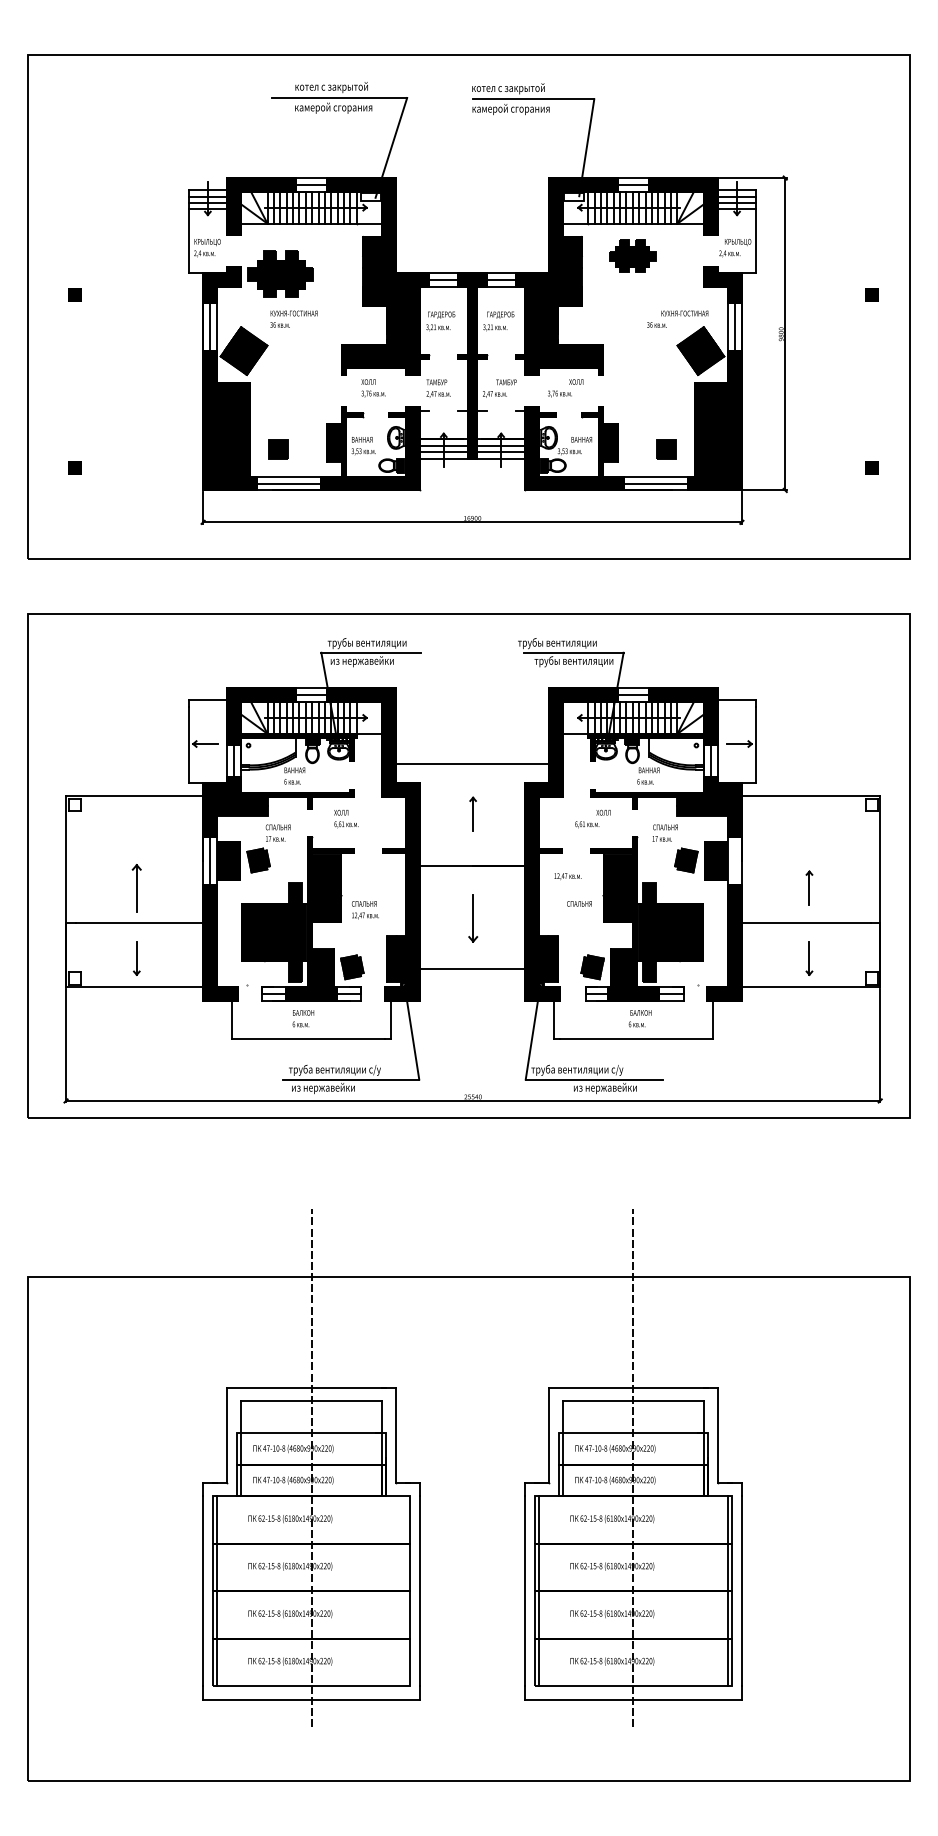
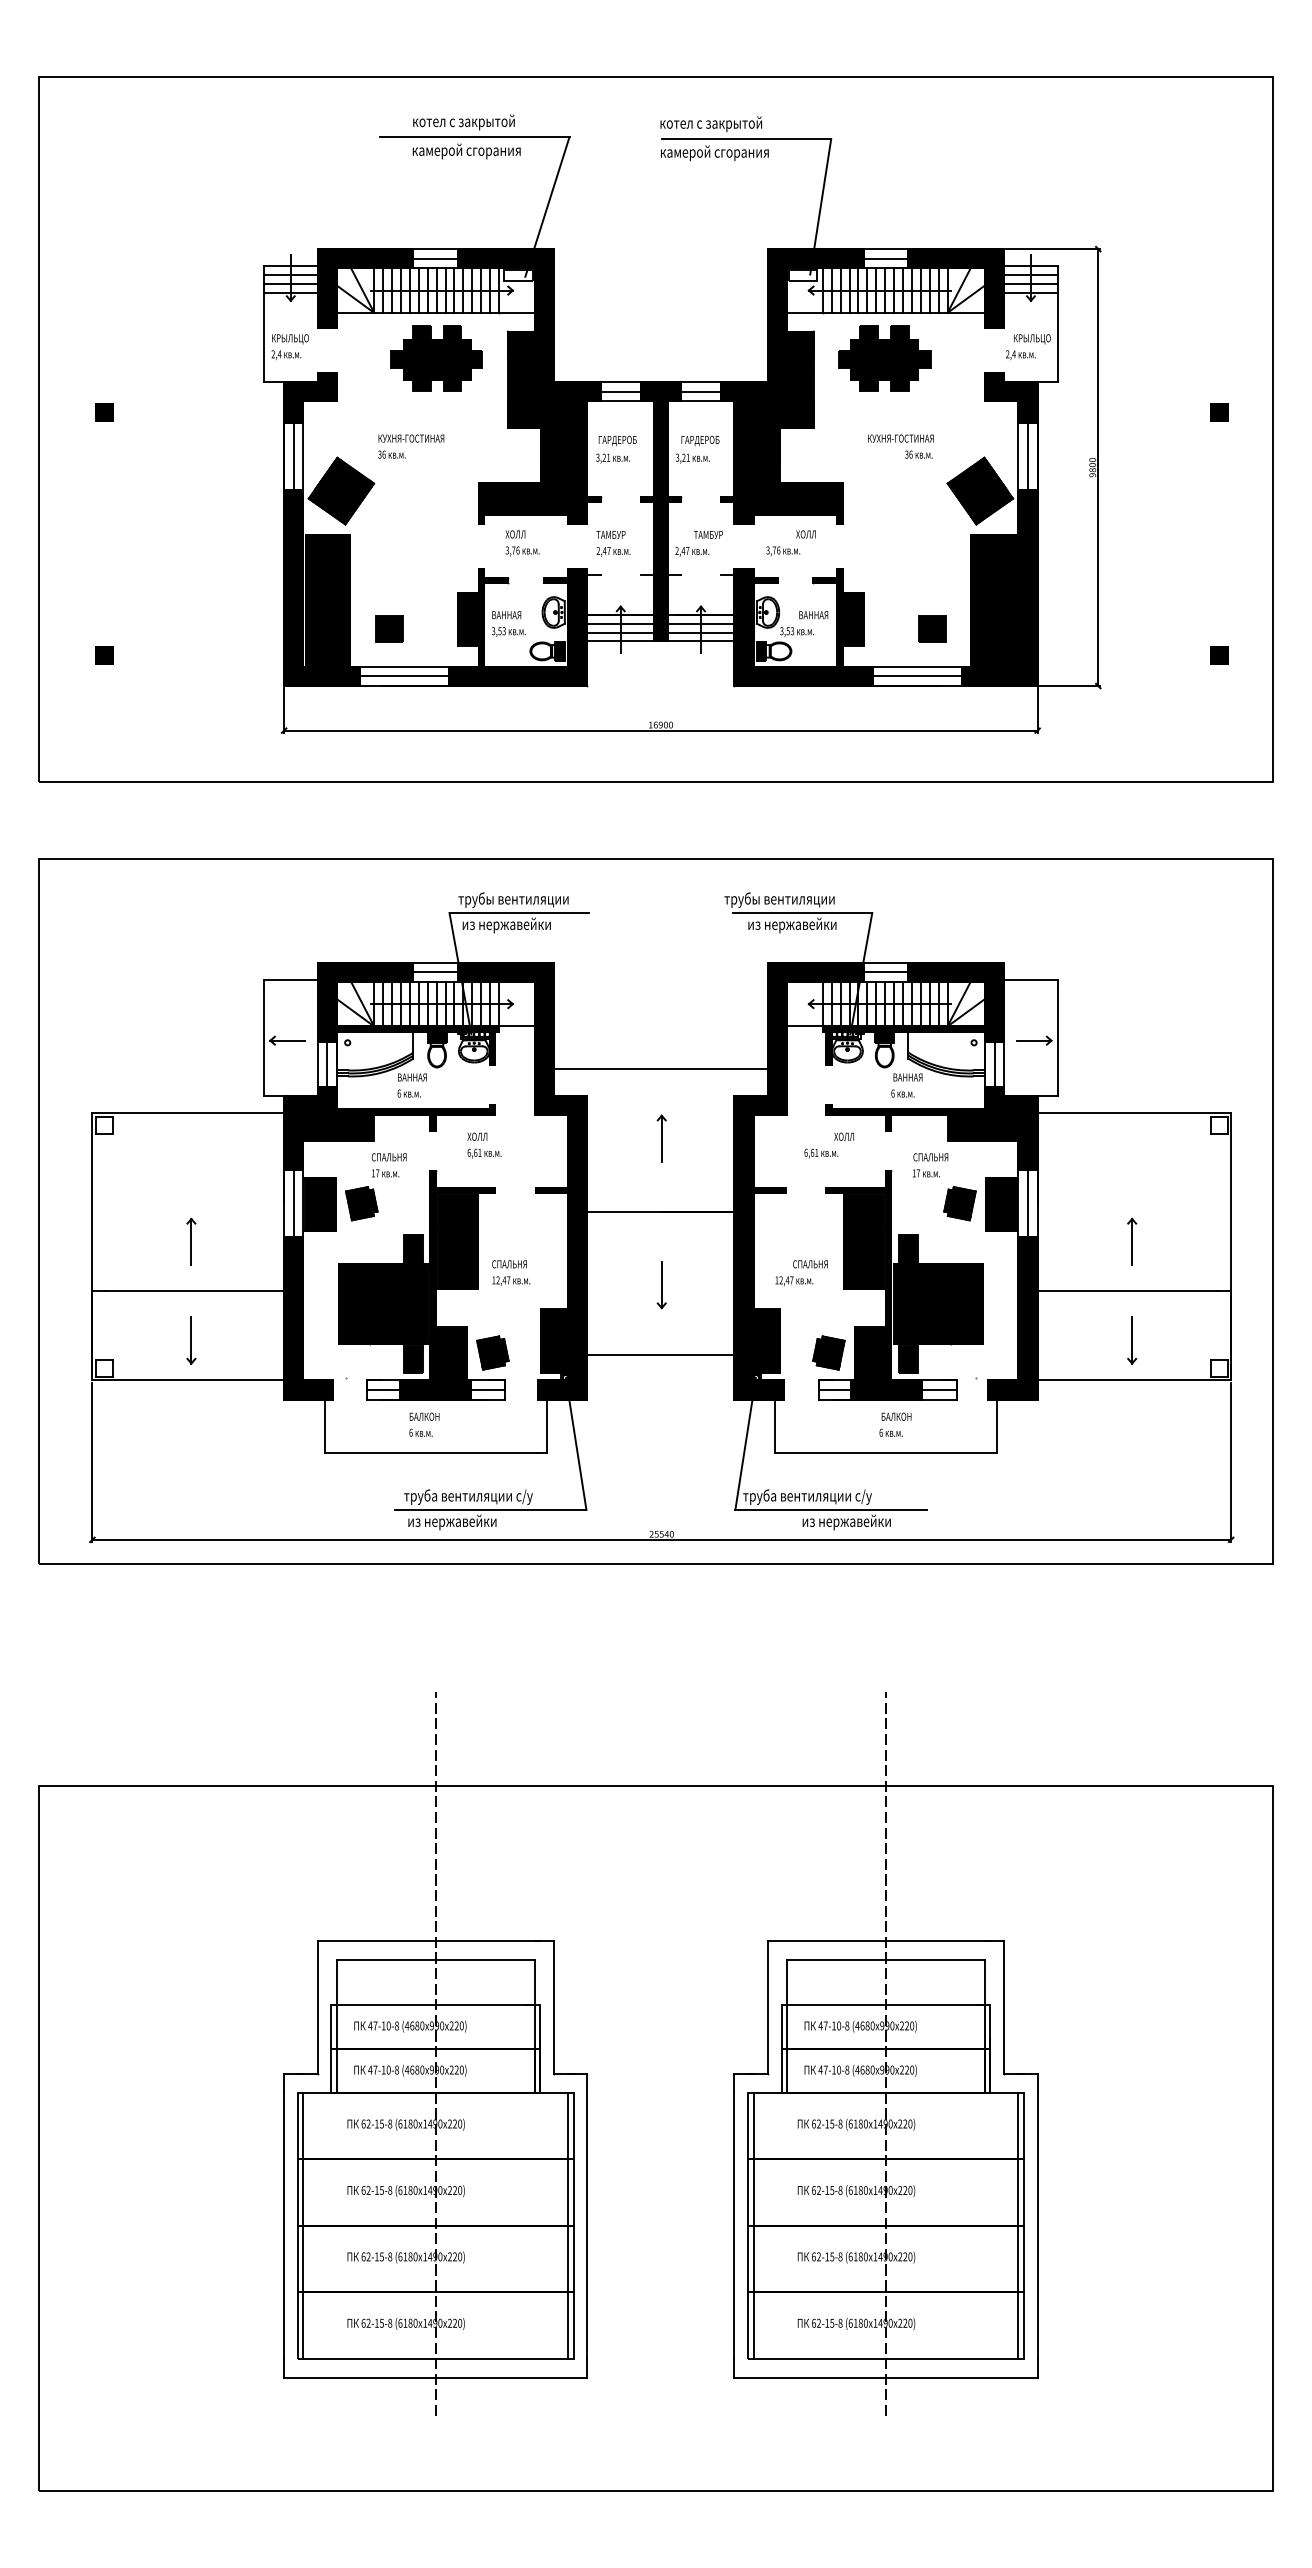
part: (632, 256) -> (884, 358), size x1.43
part: (280, 274) -> (436, 358), moved
text: (684, 313) -> (900, 438), moved
text: (573, 661) -> (802, 925), трубы вентиляции -> из нержавейки
line: (735, 860) -> (1028, 1203), added
text: (568, 876) -> (794, 1280), moved
part: (136, 887) -> (191, 1241), size x0.71
part: (472, 919) -> (661, 1285), size x0.71
line: (406, 1591) -> (568, 2225), added

